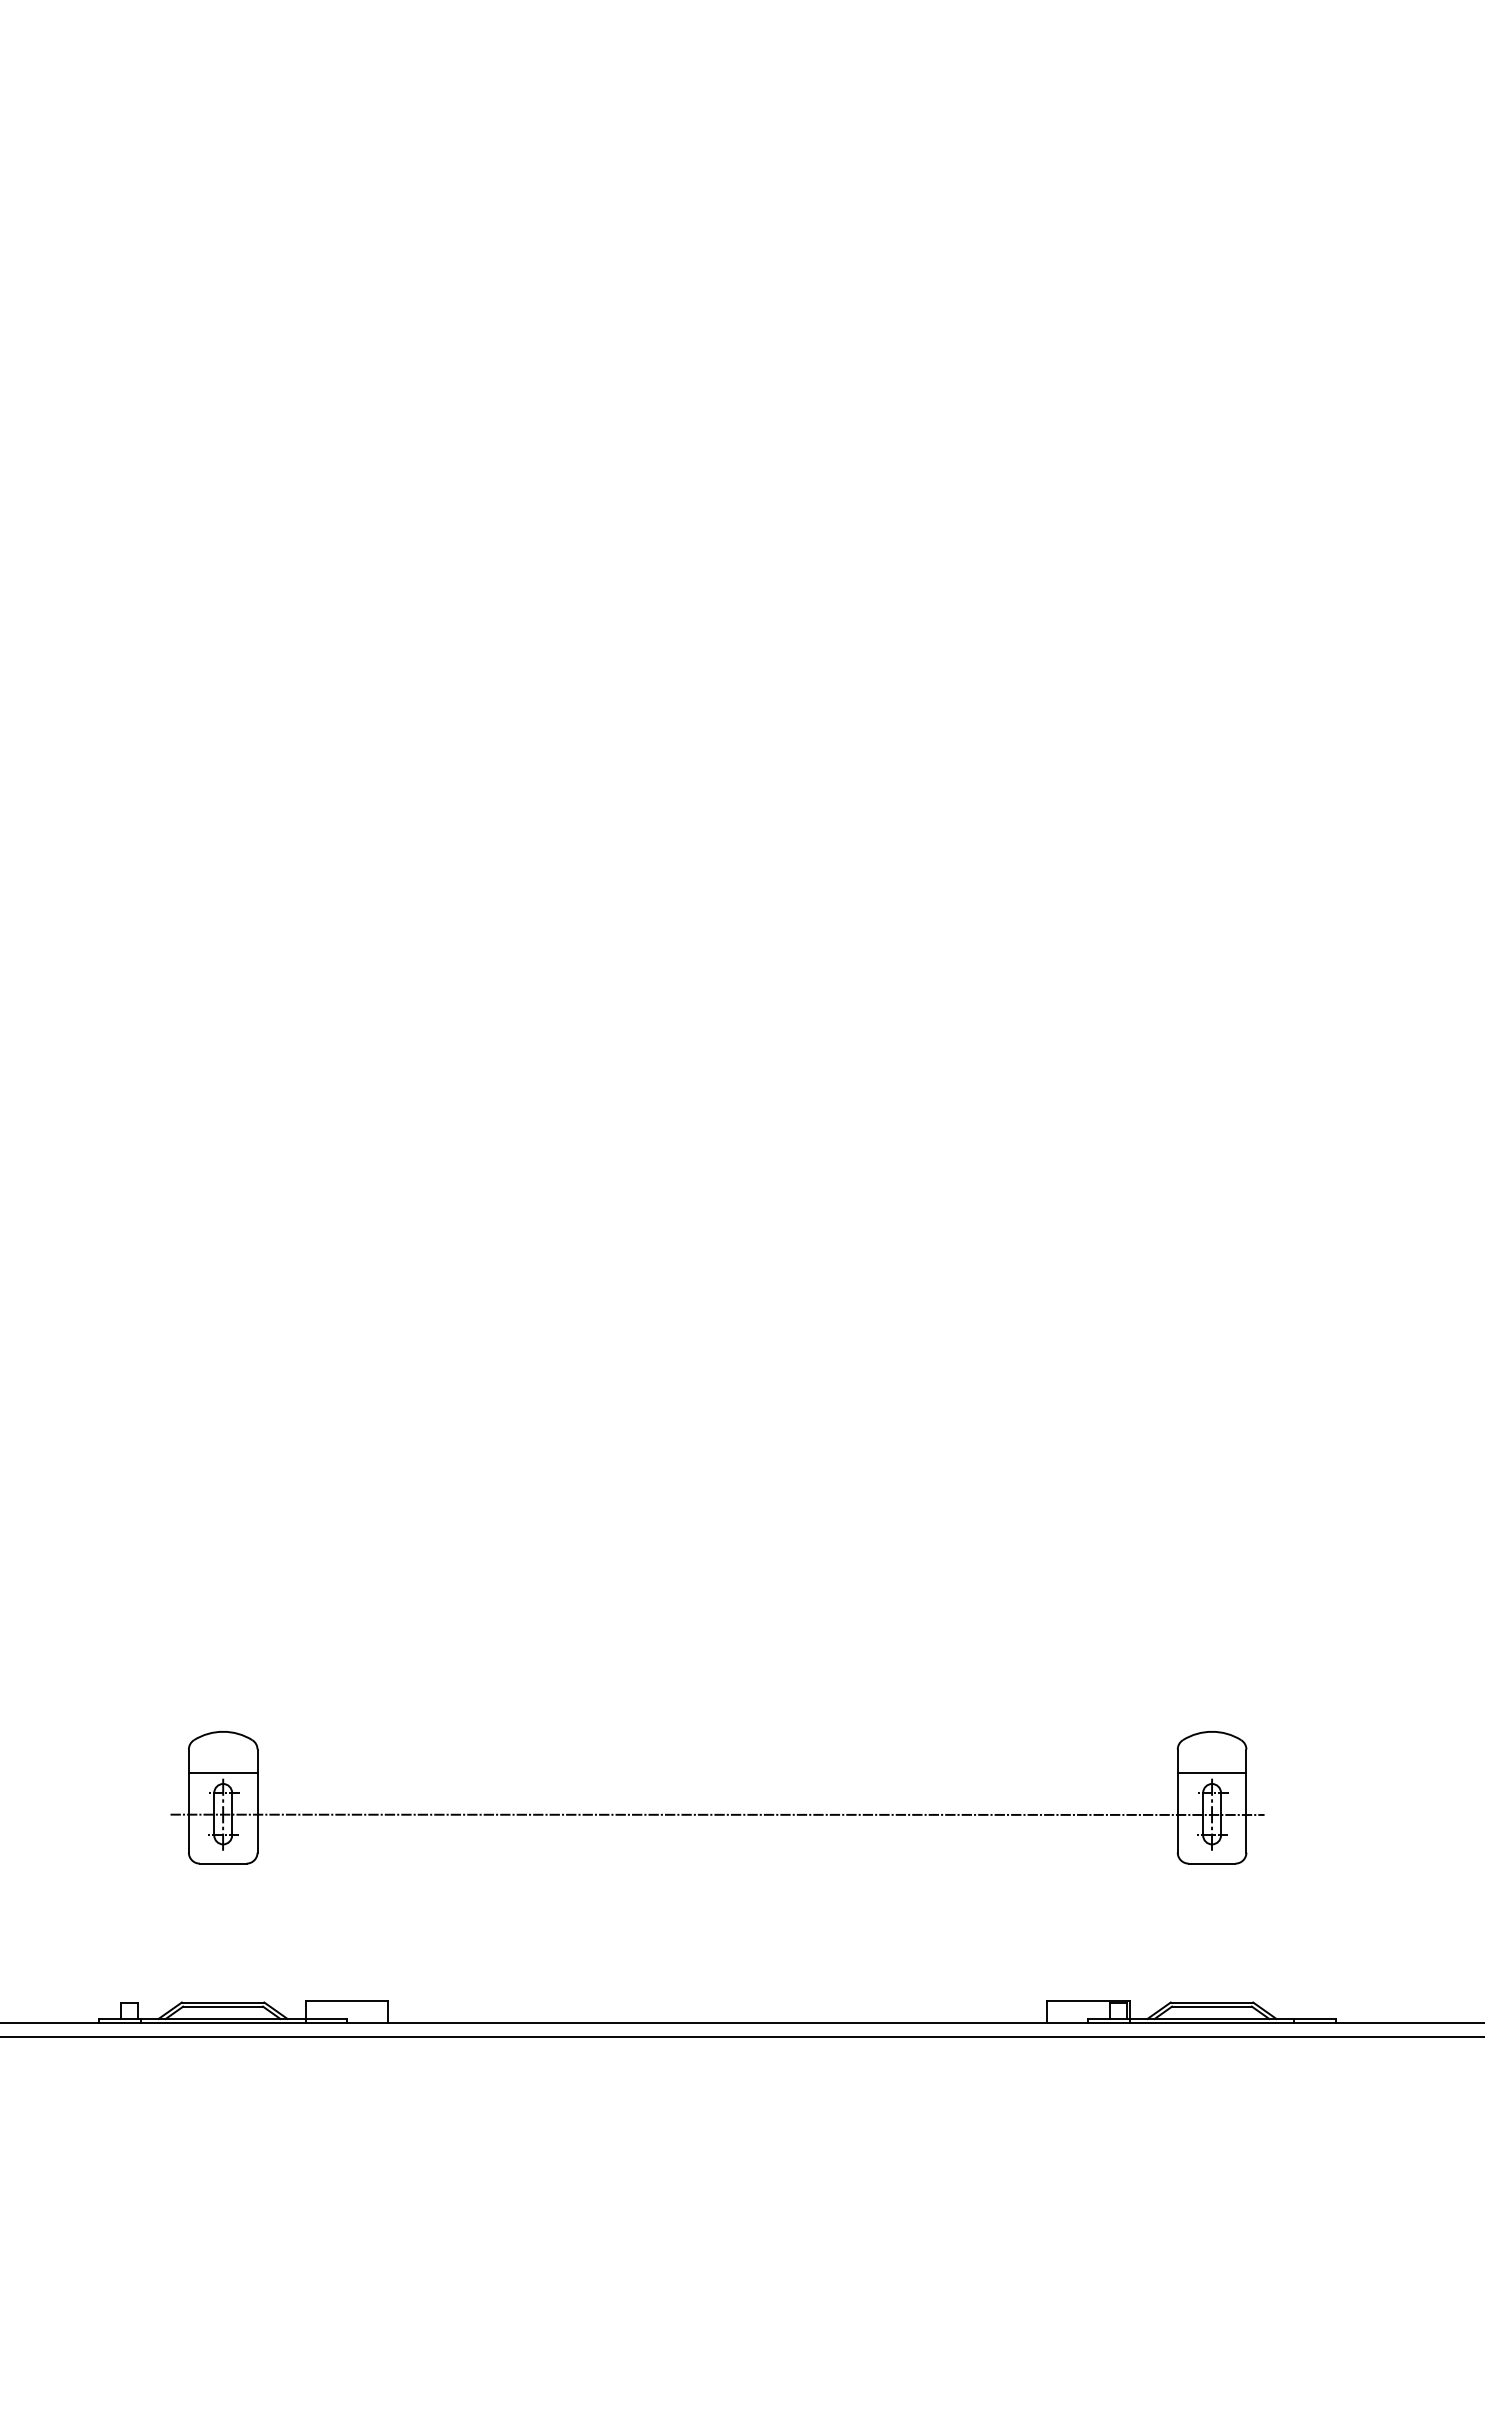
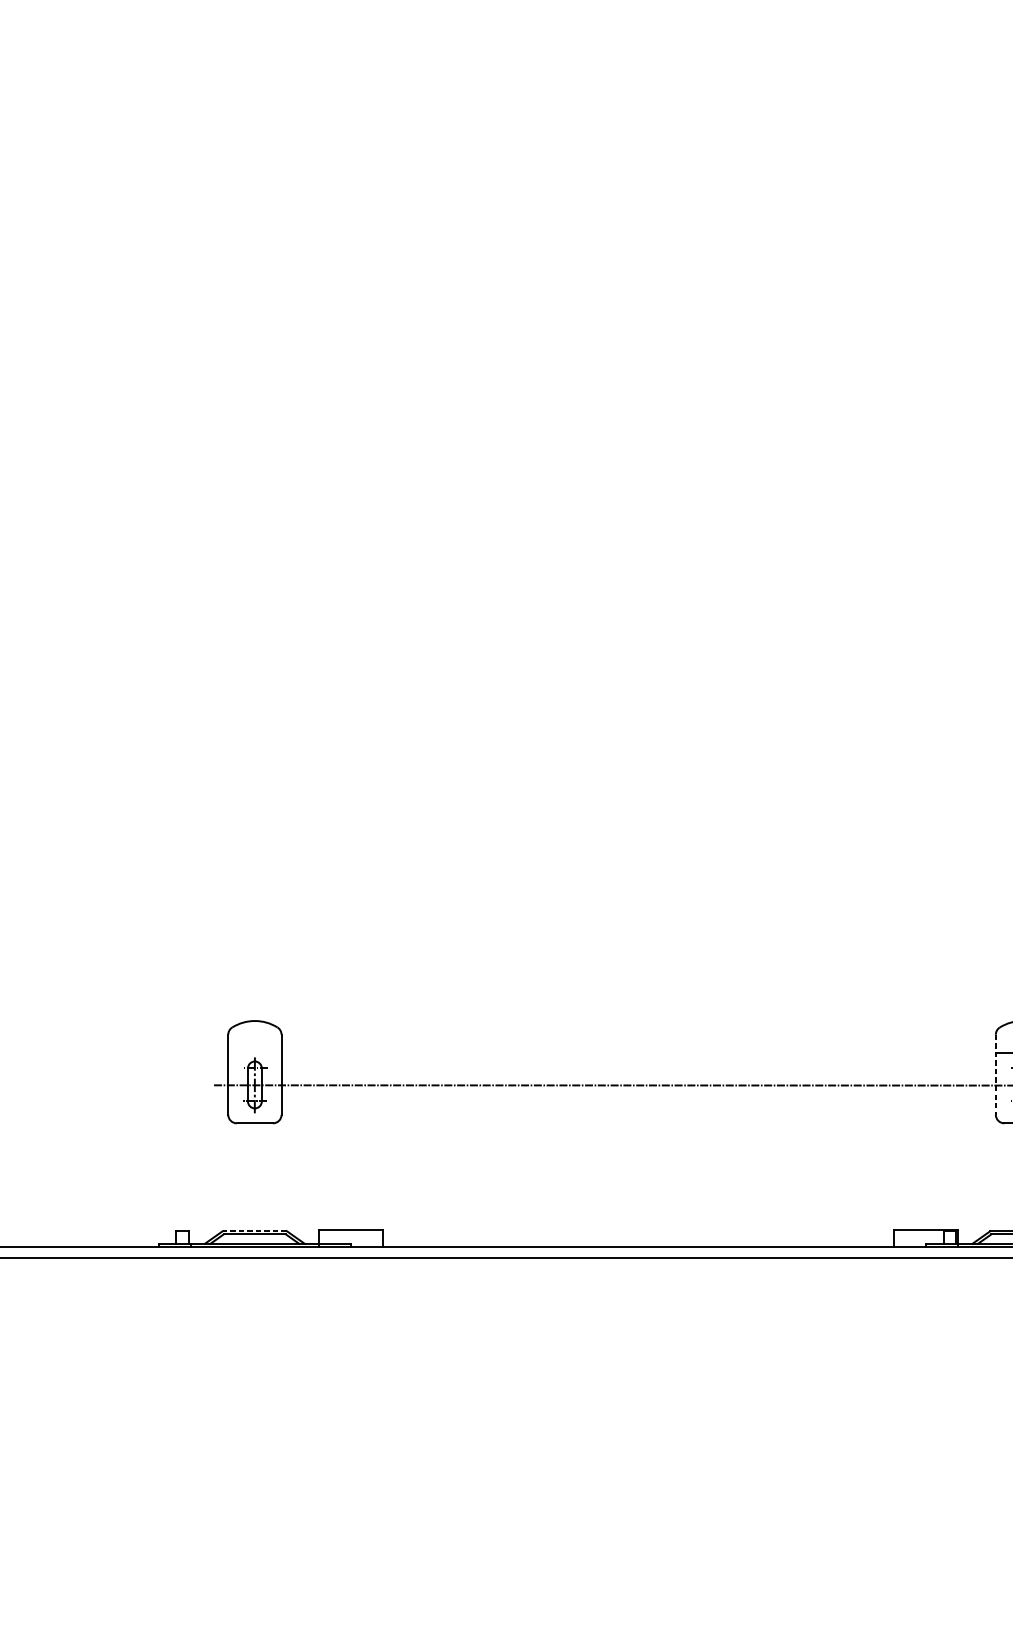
line: (222, 1772) -> (254, 1052), removed
line: (1177, 1801) -> (995, 1075), solid -> dashed
line: (222, 2002) -> (254, 1231), solid -> dashed

